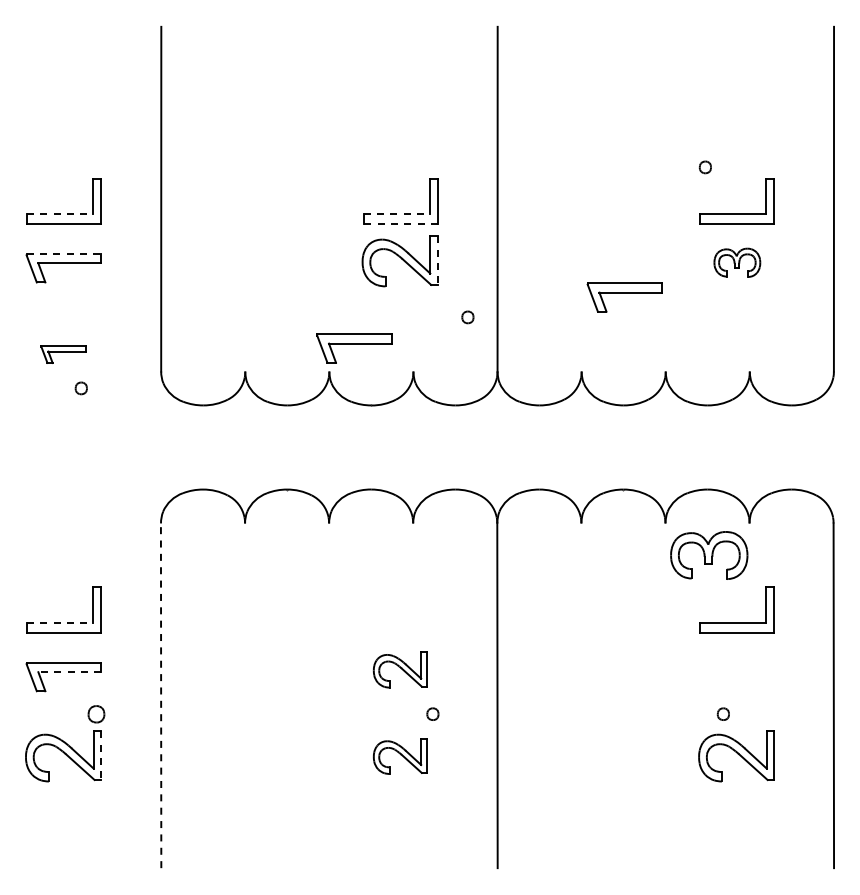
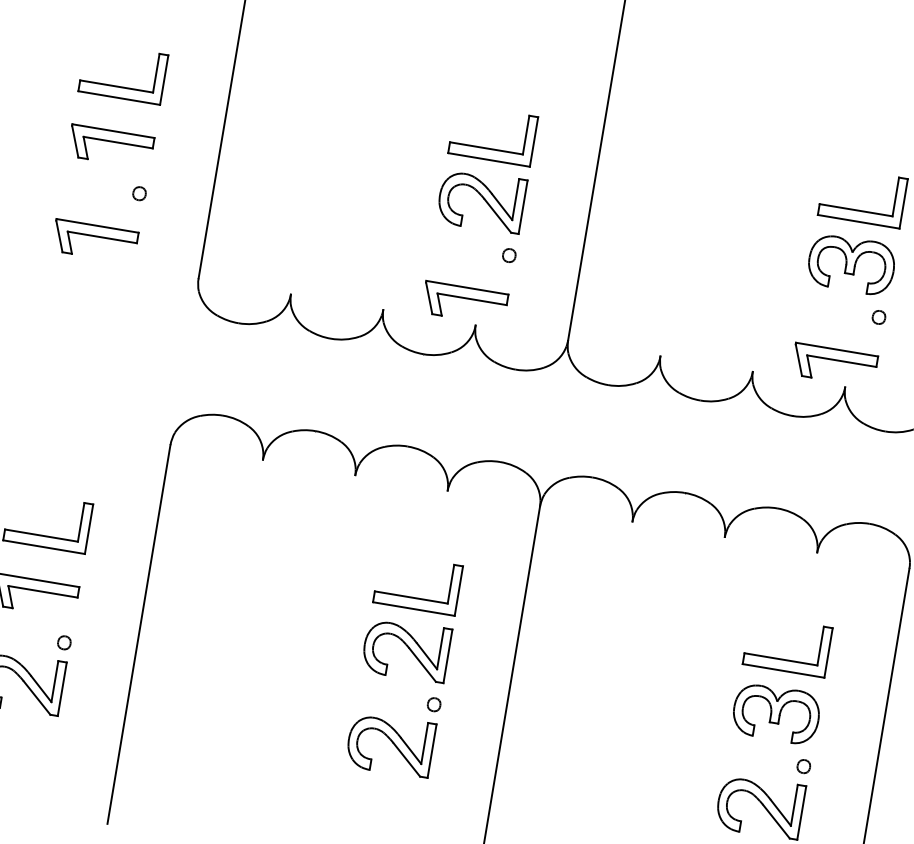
part: (704, 167) -> (877, 317), moved
line: (60, 213) -> (117, 86), dashed -> solid
line: (397, 213) -> (487, 148), dashed -> solid
line: (400, 223) -> (488, 159), dashed -> solid
line: (64, 253) -> (114, 130), dashed -> solid
line: (437, 261) -> (522, 208), dashed -> solid
part: (737, 262) -> (851, 264), size x1.67
part: (624, 297) -> (833, 365), moved
part: (467, 317) -> (508, 255), moved
part: (354, 348) -> (464, 303), moved
part: (63, 354) -> (94, 241), size x1.67
part: (80, 388) -> (138, 193), moved
part: (709, 555) -> (776, 713), moved
line: (60, 622) -> (41, 535), dashed -> solid
part: (400, 622) -> (415, 597), added
part: (399, 669) -> (405, 649), size x1.43
line: (69, 672) -> (42, 592), dashed -> solid
line: (161, 695) -> (139, 634), dashed -> solid
part: (95, 713) -> (63, 641), size x0.71
part: (722, 713) -> (802, 765), moved
line: (101, 756) -> (62, 690), dashed -> solid
part: (399, 756) -> (389, 745), size x1.43

